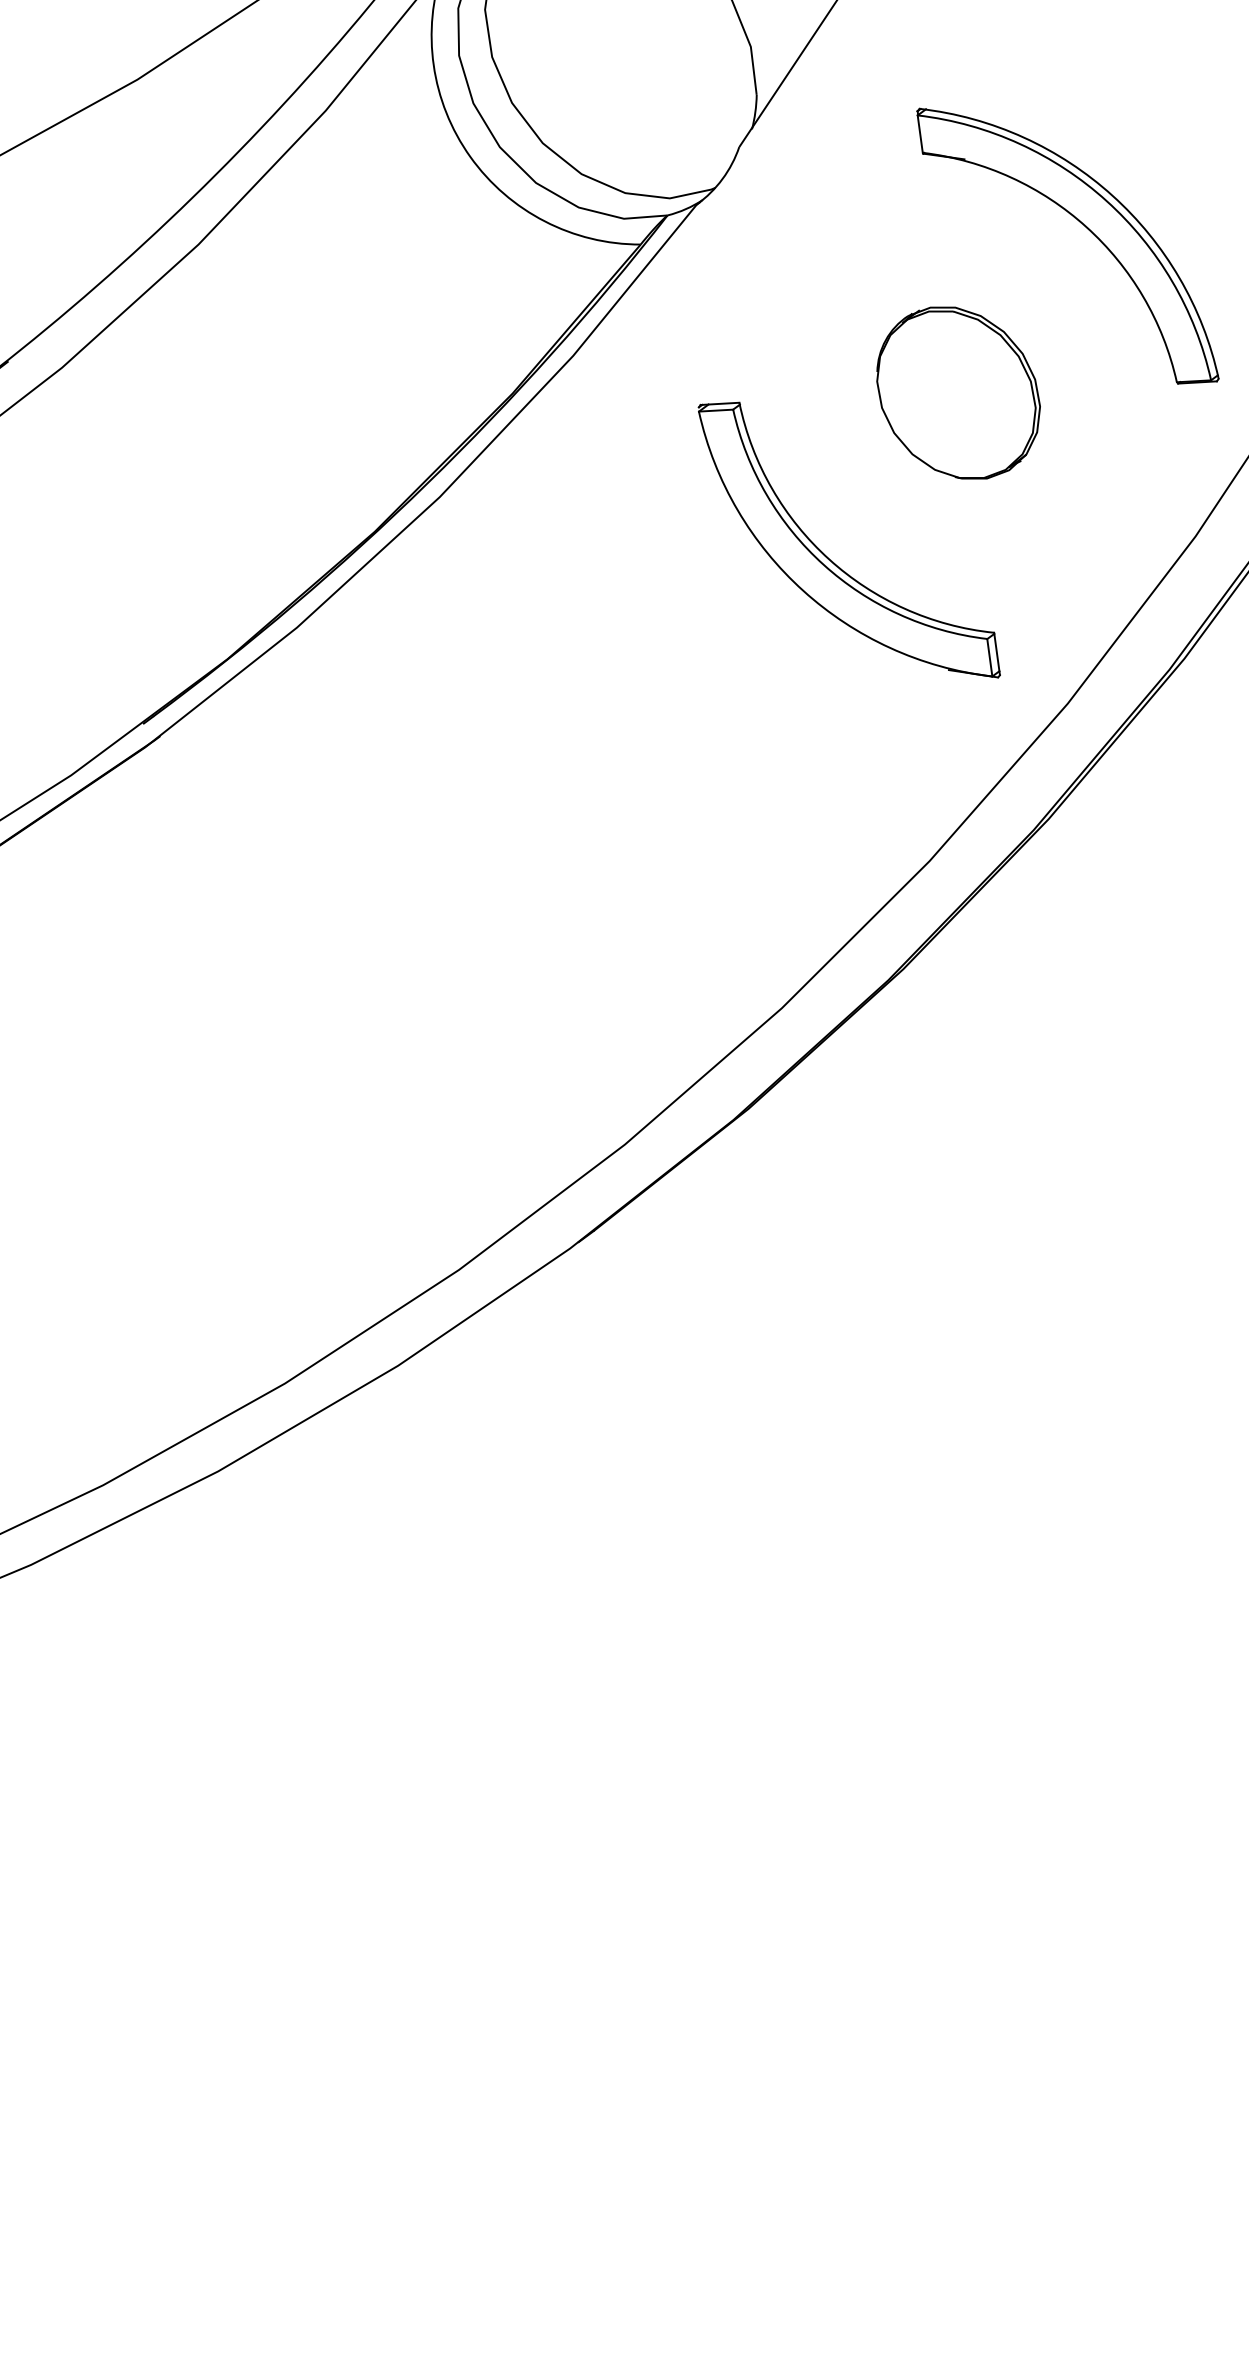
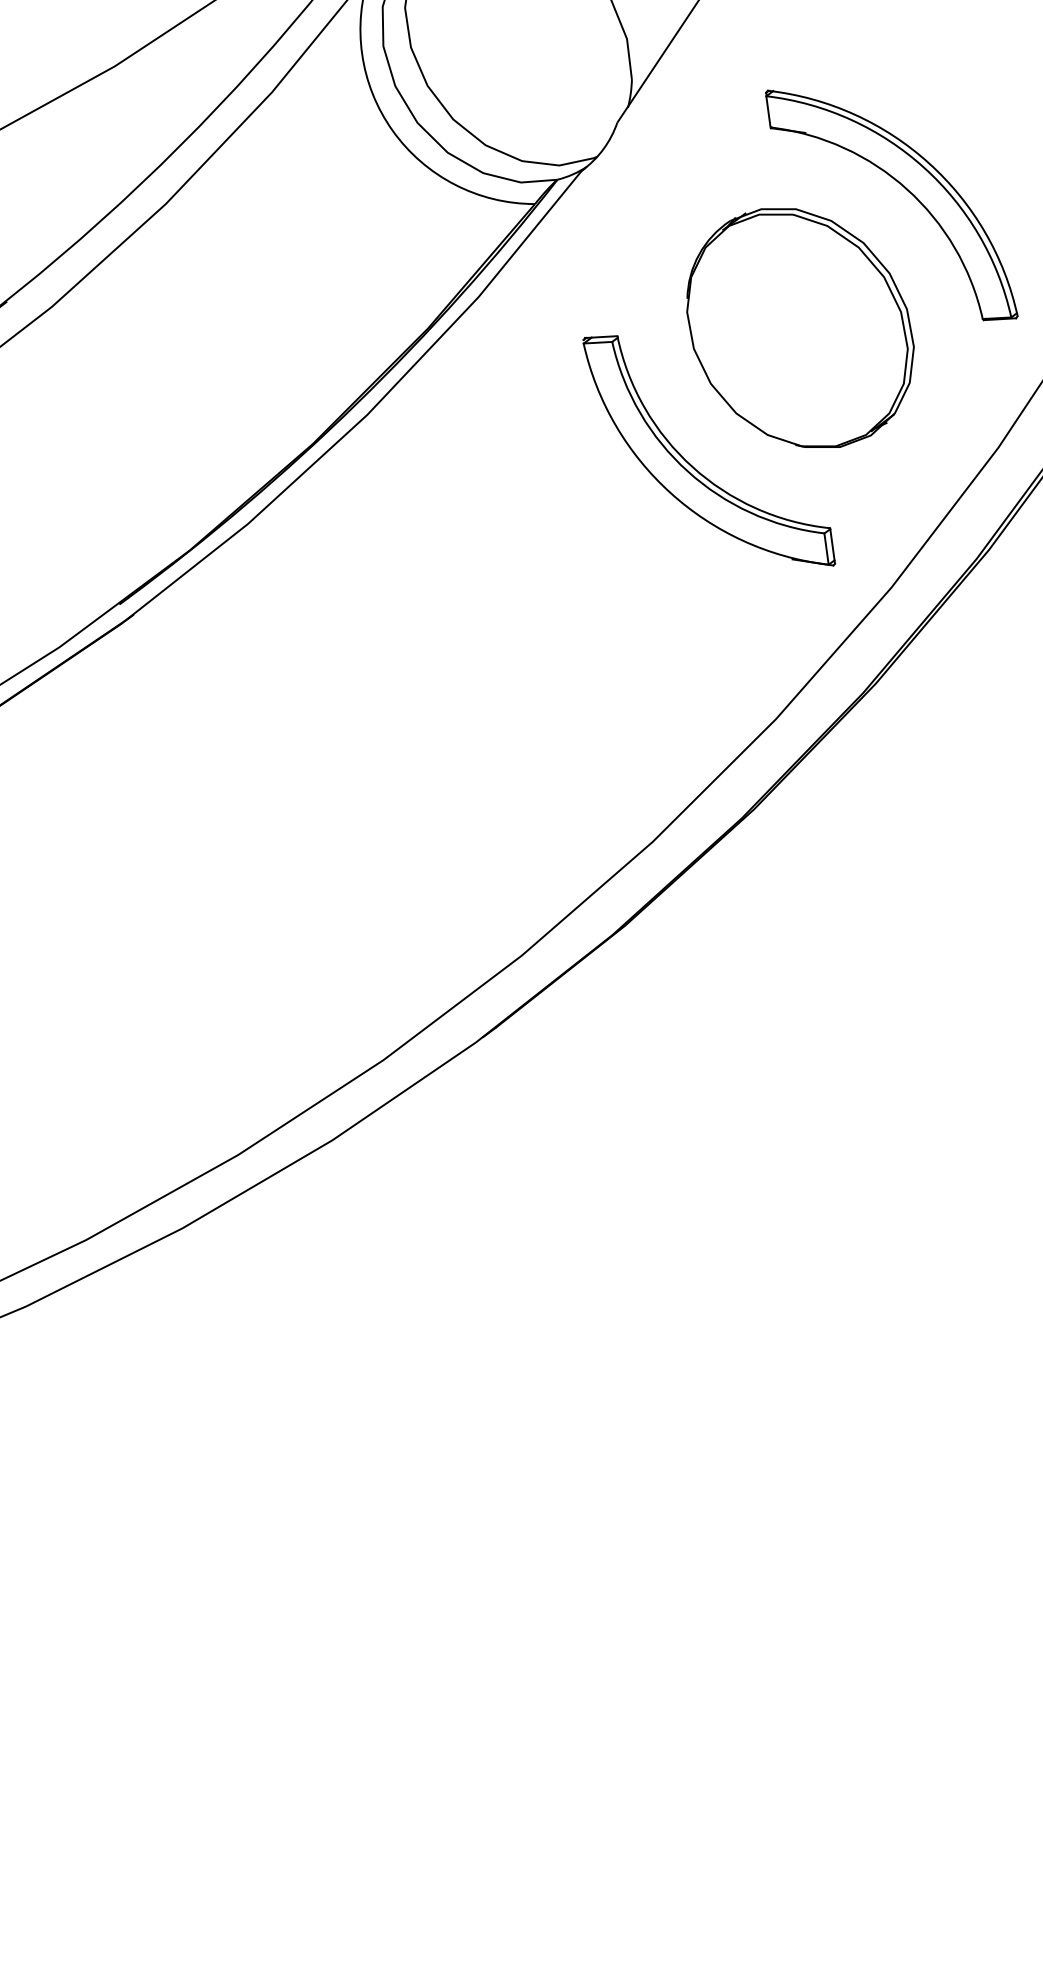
part: (958, 392) -> (800, 327), size x1.67

